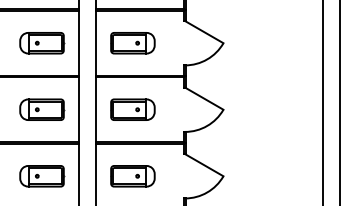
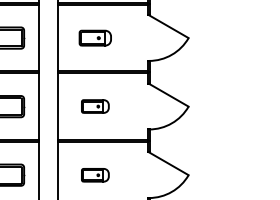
part: (132, 43) -> (94, 38), size x0.7
part: (132, 109) -> (94, 106), size x0.6
part: (132, 176) -> (94, 175), size x0.6

